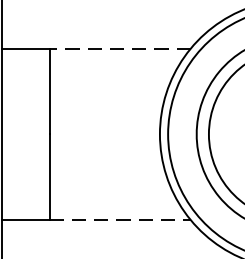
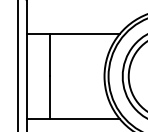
line: (119, 49) -> (84, 34), dashed -> solid
line: (119, 219) -> (84, 118), dashed -> solid

